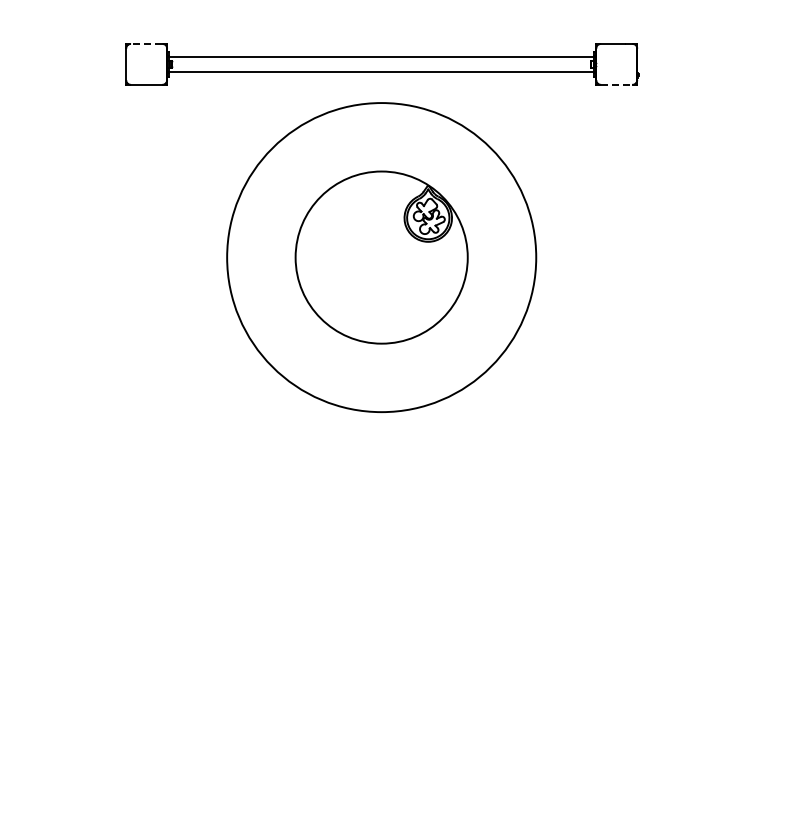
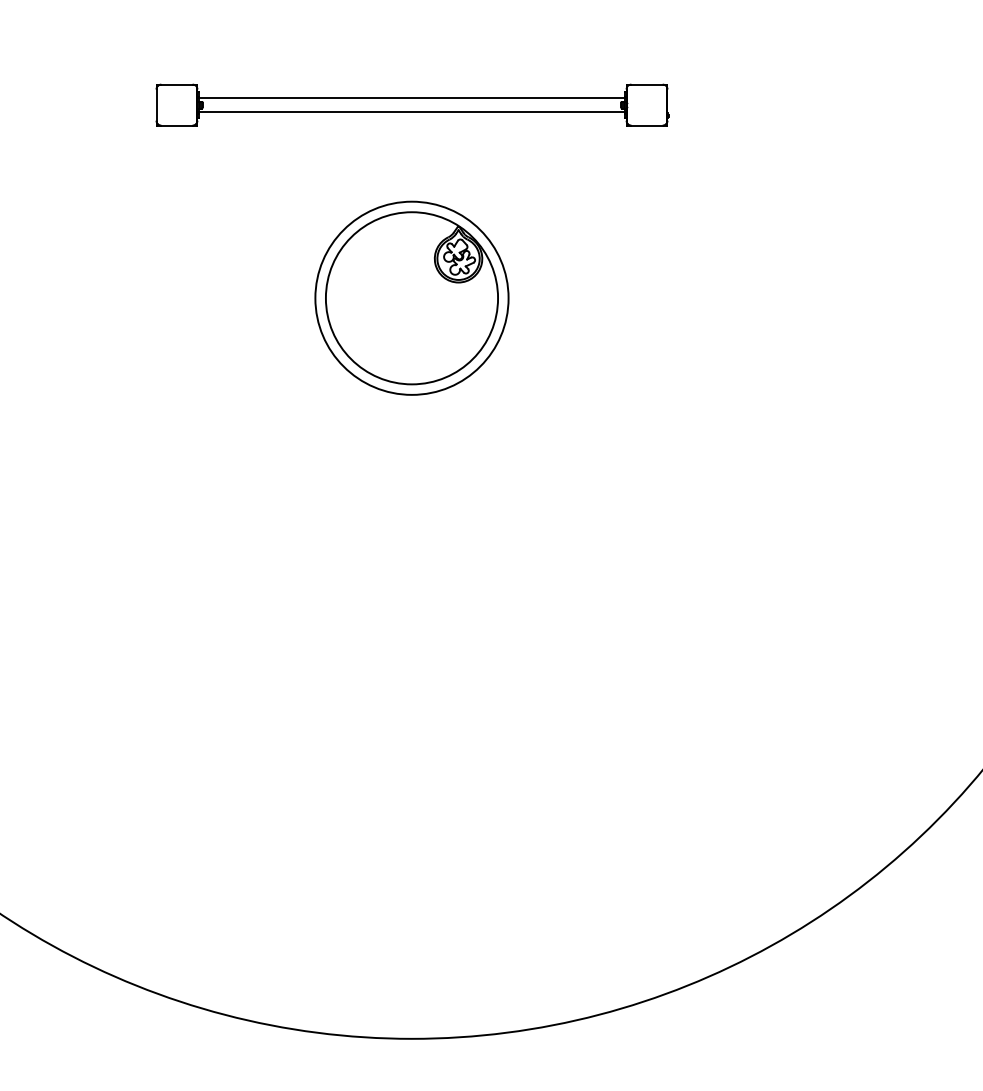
line: (146, 43) -> (176, 84), dashed -> solid
line: (617, 84) -> (647, 125), dashed -> solid
circle: (381, 256) -> (411, 297), size x0.62

